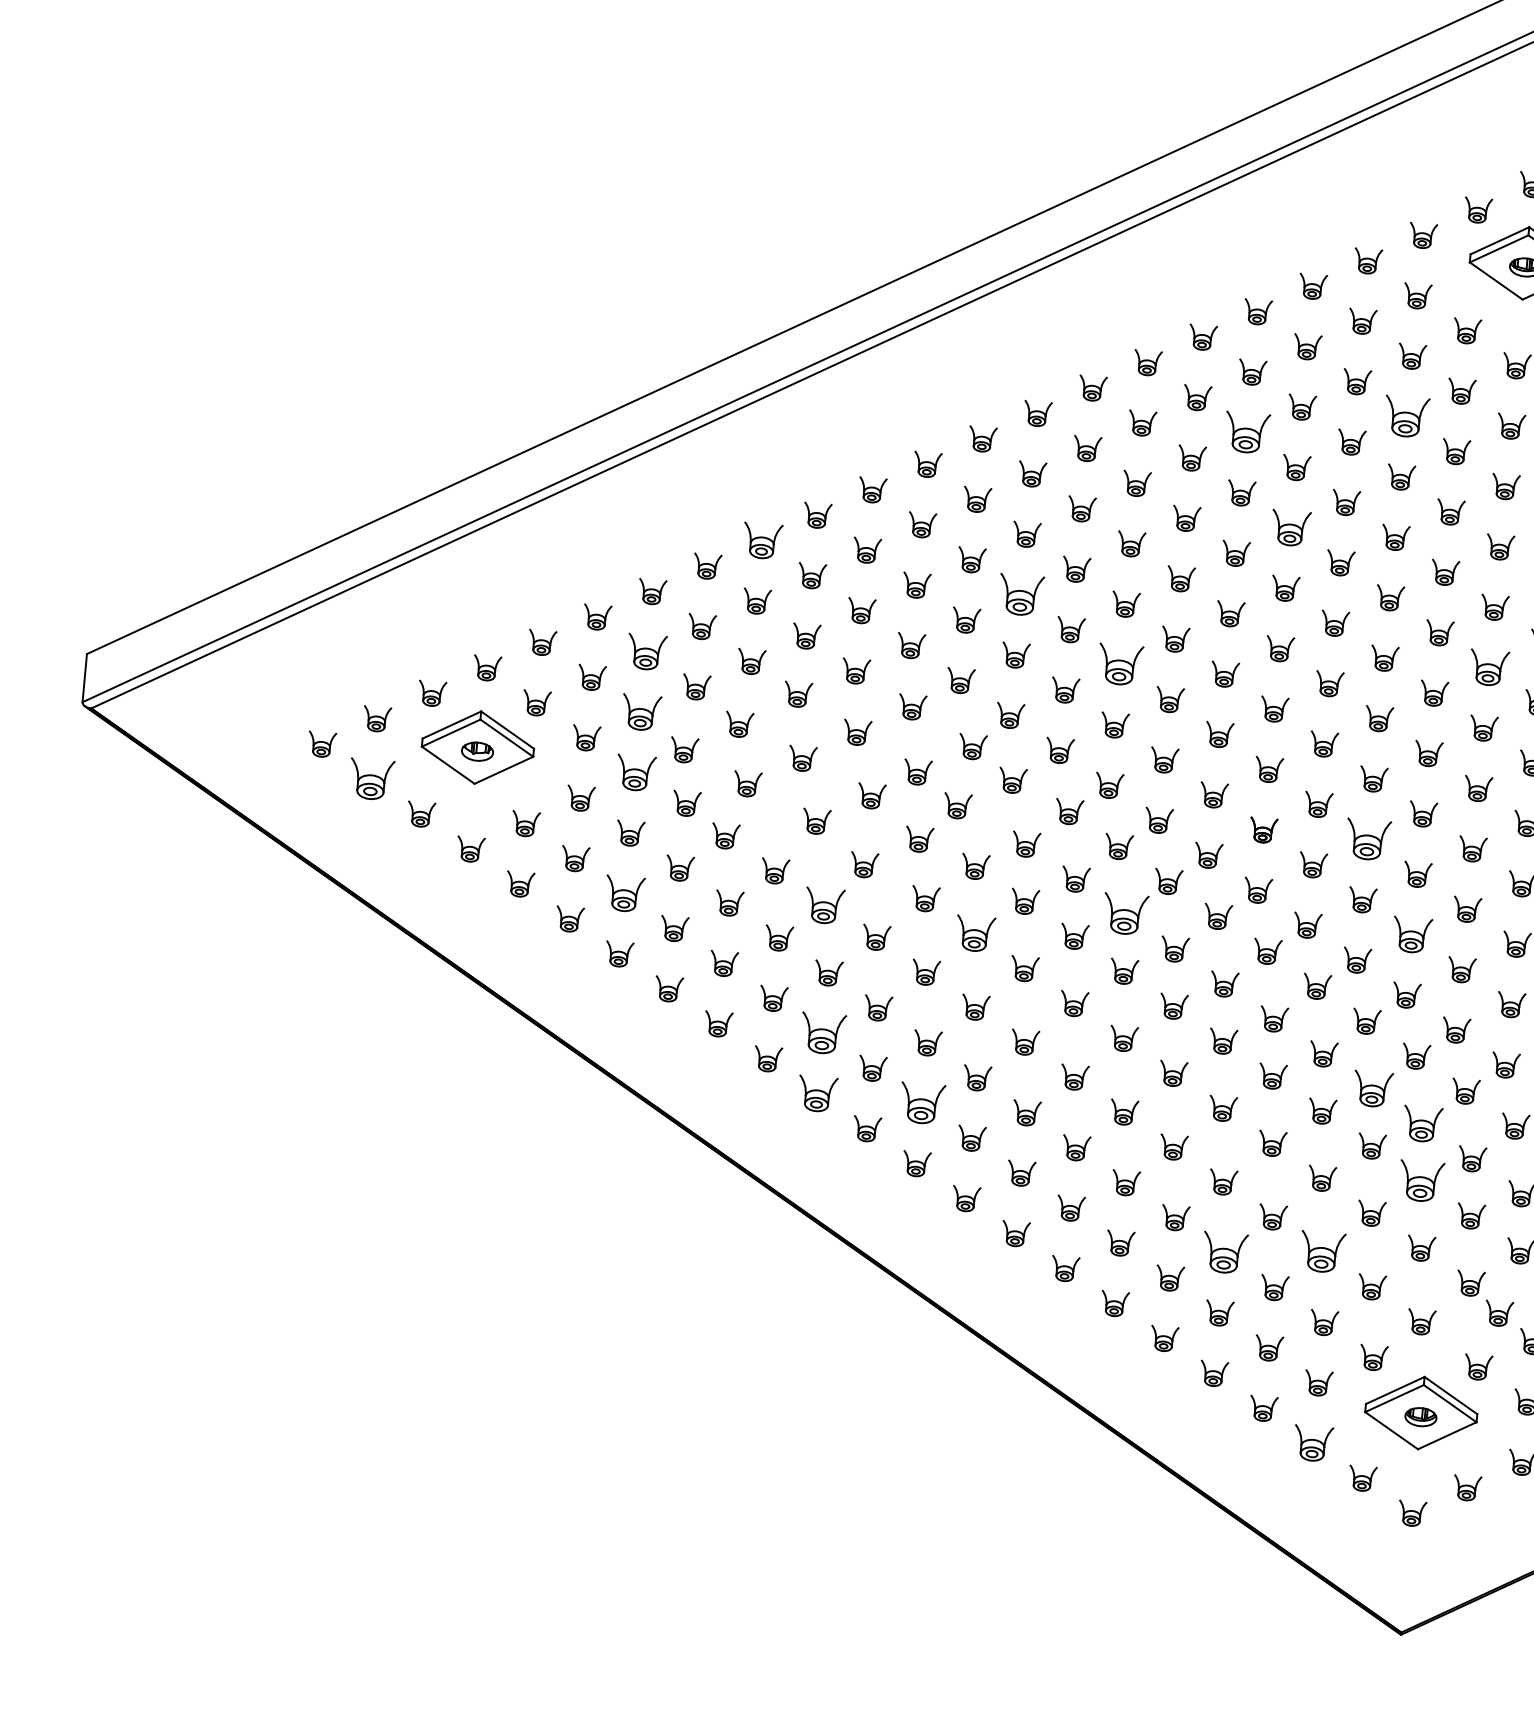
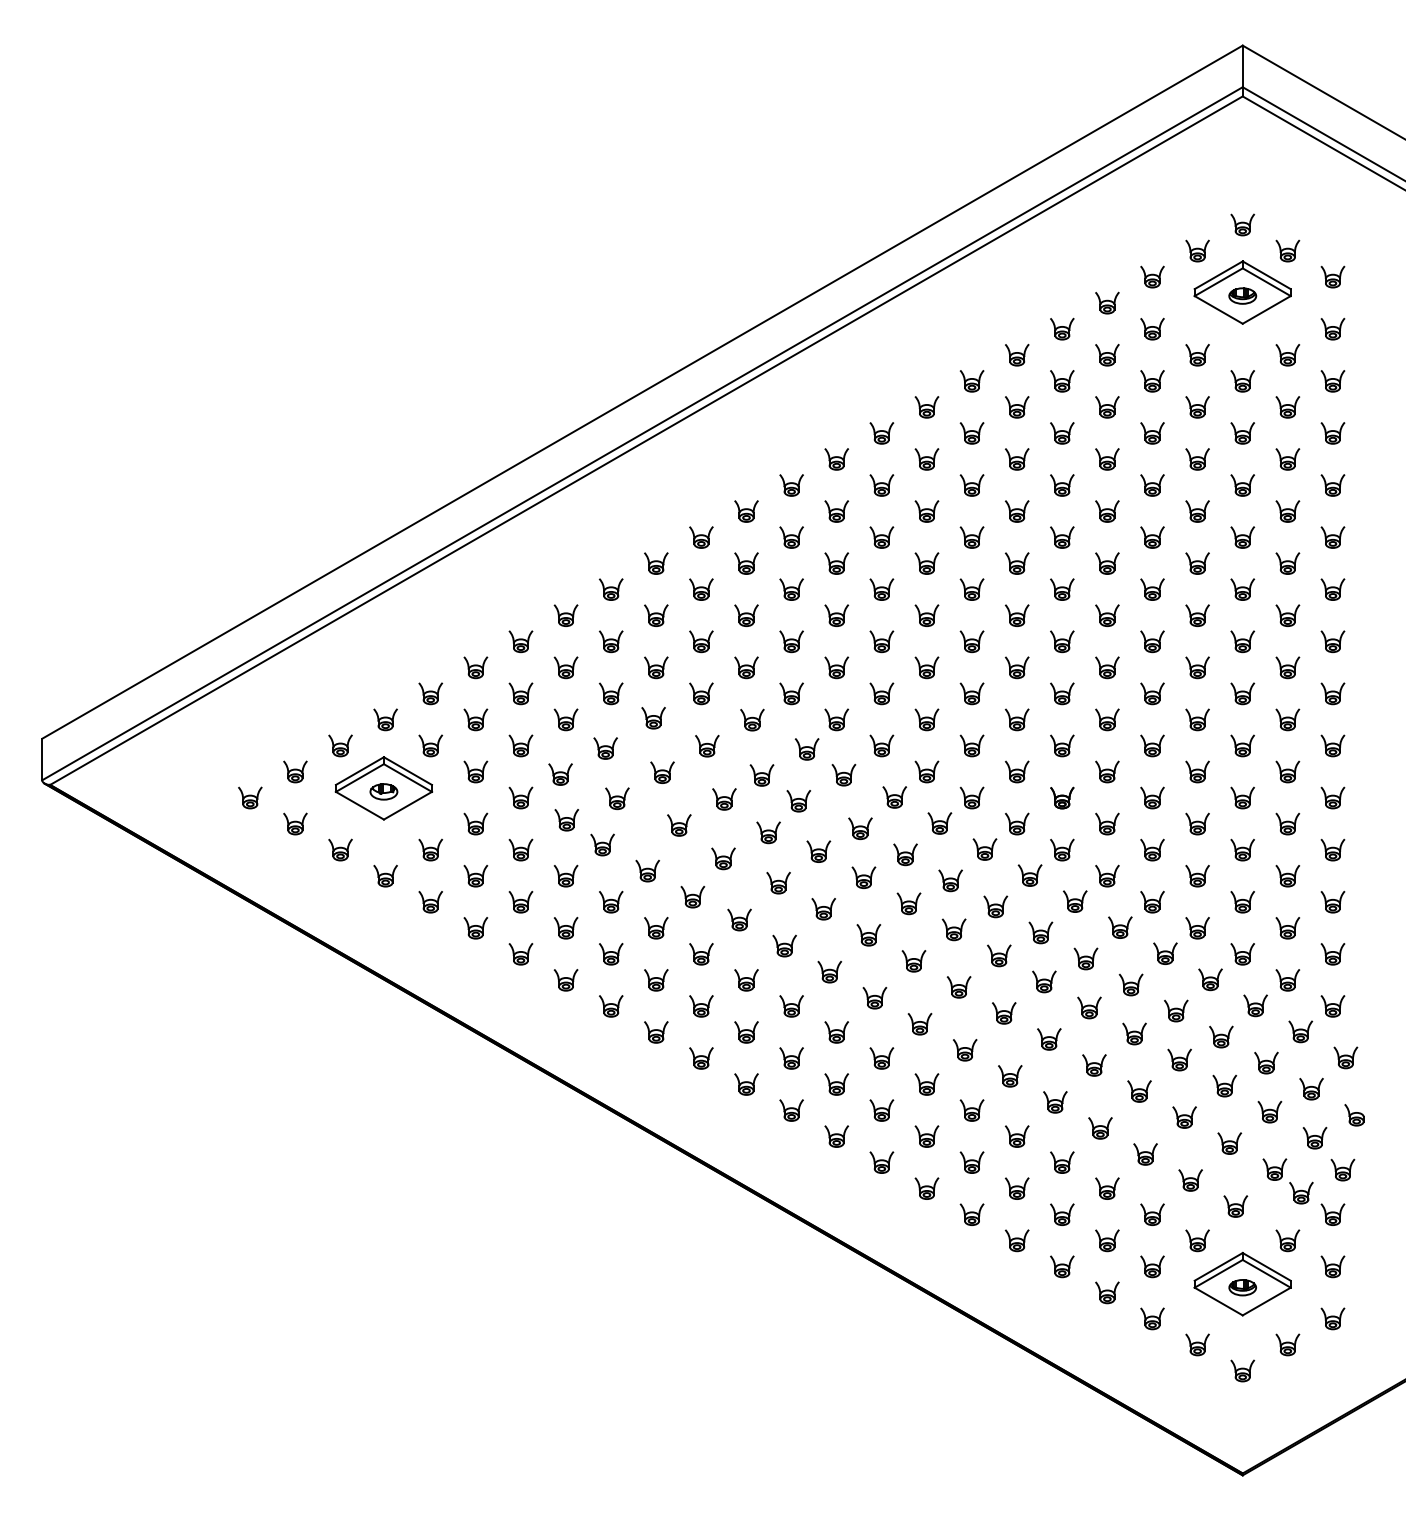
part: (1406, 417) -> (1152, 433), size x0.62
part: (1246, 433) -> (1016, 459), size x0.62
part: (1291, 528) -> (1062, 537), size x0.71
part: (761, 540) -> (610, 589), size x0.71
part: (1020, 594) -> (836, 615), size x0.62
part: (646, 652) -> (520, 693), size x0.71
part: (1119, 664) -> (926, 667), size x0.62
part: (1488, 667) -> (1242, 641), size x0.71
part: (640, 712) -> (520, 745), size x0.71
part: (635, 772) -> (520, 797), size x0.71
part: (371, 779) -> (295, 823), size x0.62
part: (1368, 839) -> (1152, 797), size x0.62
part: (624, 893) -> (520, 901), size x0.71
part: (824, 906) -> (692, 897), size x0.71
part: (1125, 914) -> (950, 880), size x0.62
part: (974, 934) -> (823, 909), size x0.71
part: (1411, 934) -> (1197, 875), size x0.71
part: (823, 1034) -> (701, 1006), size x0.62
part: (1373, 1088) -> (1176, 1010), size x0.71
part: (817, 1094) -> (701, 1058), size x0.71
part: (921, 1103) -> (791, 1058), size x0.62
part: (1422, 1123) -> (1221, 1036), size x0.71
part: (1421, 1180) -> (1224, 1085), size x0.62
part: (1225, 1252) -> (1062, 1162), size x0.62
part: (1322, 1252) -> (1145, 1154), size x0.62
part: (1313, 1443) -> (1152, 1318), size x0.71

